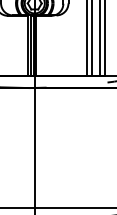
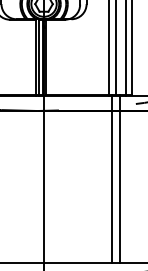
line: (88, 141) -> (111, 178), added
line: (95, 141) -> (120, 178), added

